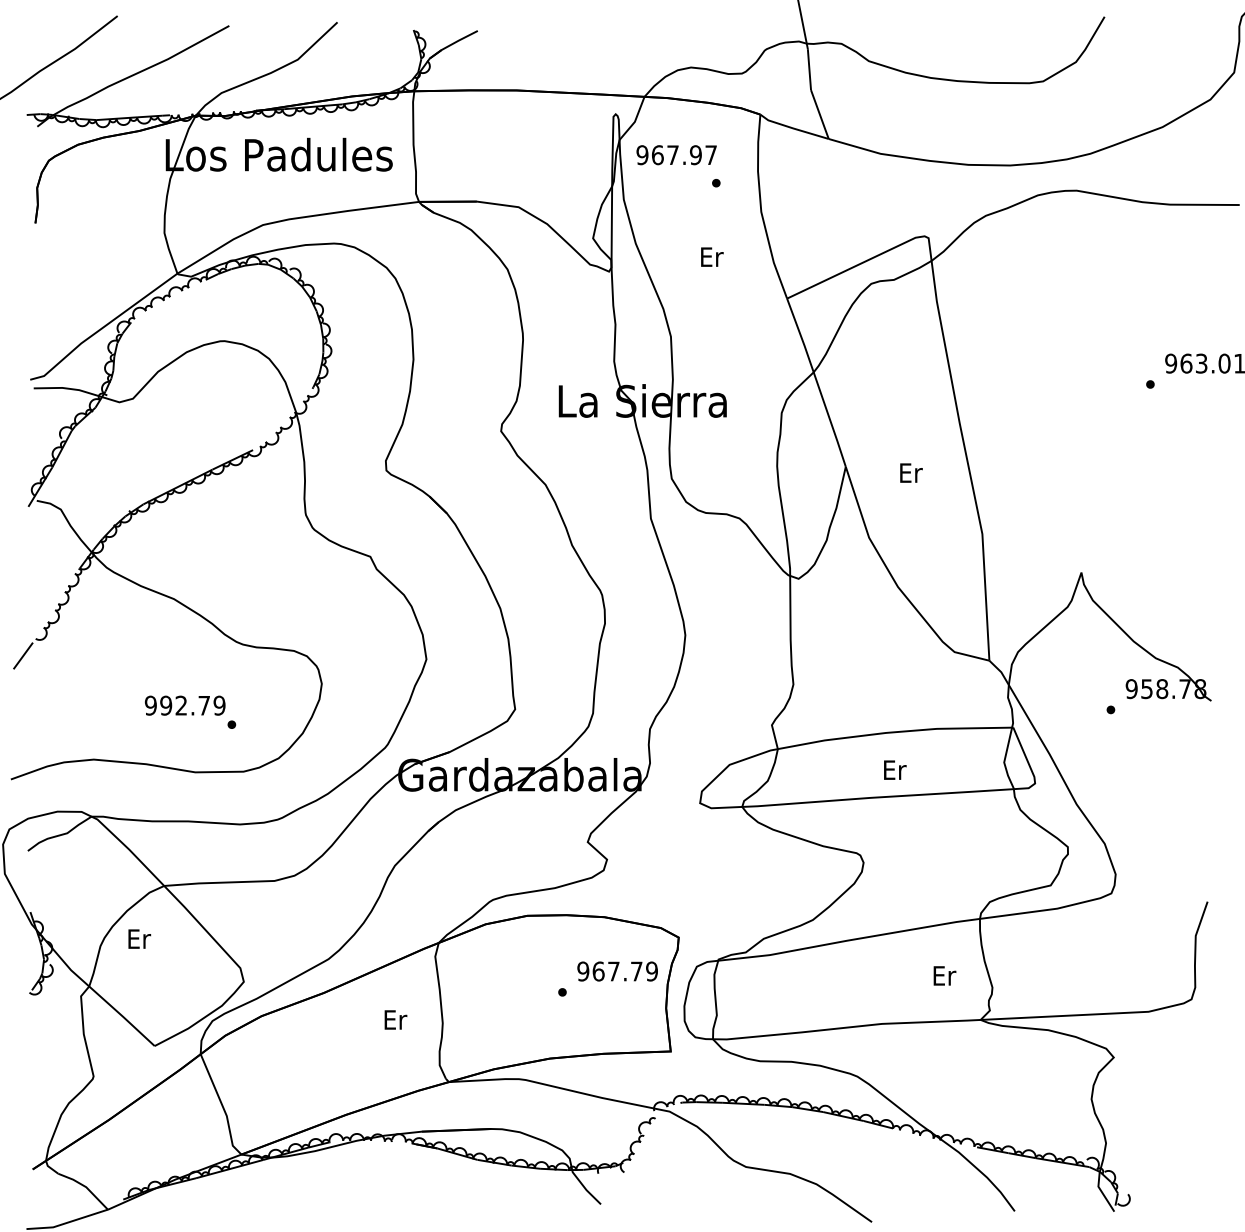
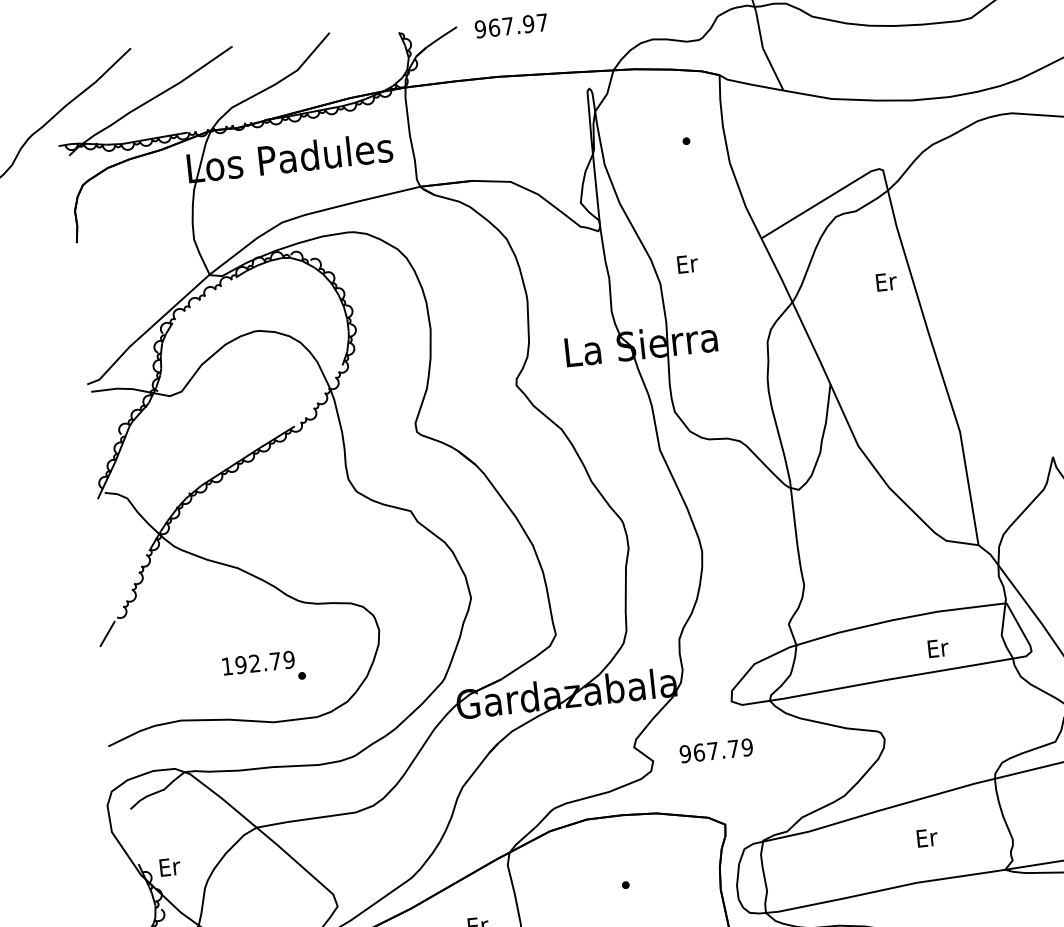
text: (676, 155) -> (511, 26), moved
text: (712, 256) -> (687, 263), moved
text: (911, 472) -> (886, 281), moved
text: (150, 705) -> (226, 666), 992.79 -> 192.79
text: (895, 769) -> (938, 647), moved
text: (139, 938) -> (169, 866), moved
text: (617, 971) -> (716, 750), moved
text: (944, 975) -> (926, 837), moved

